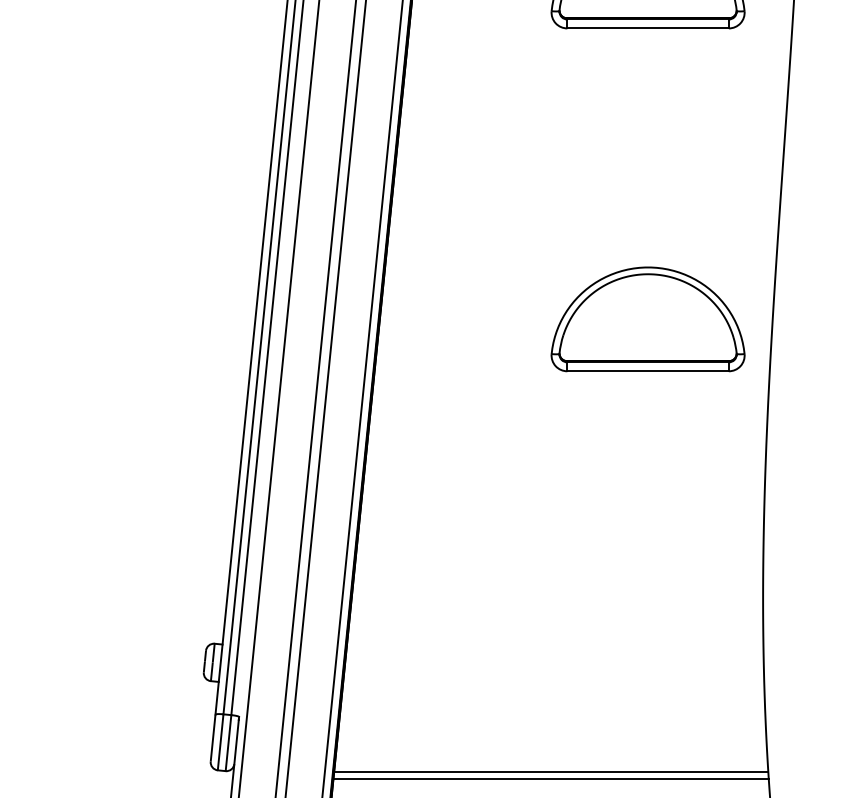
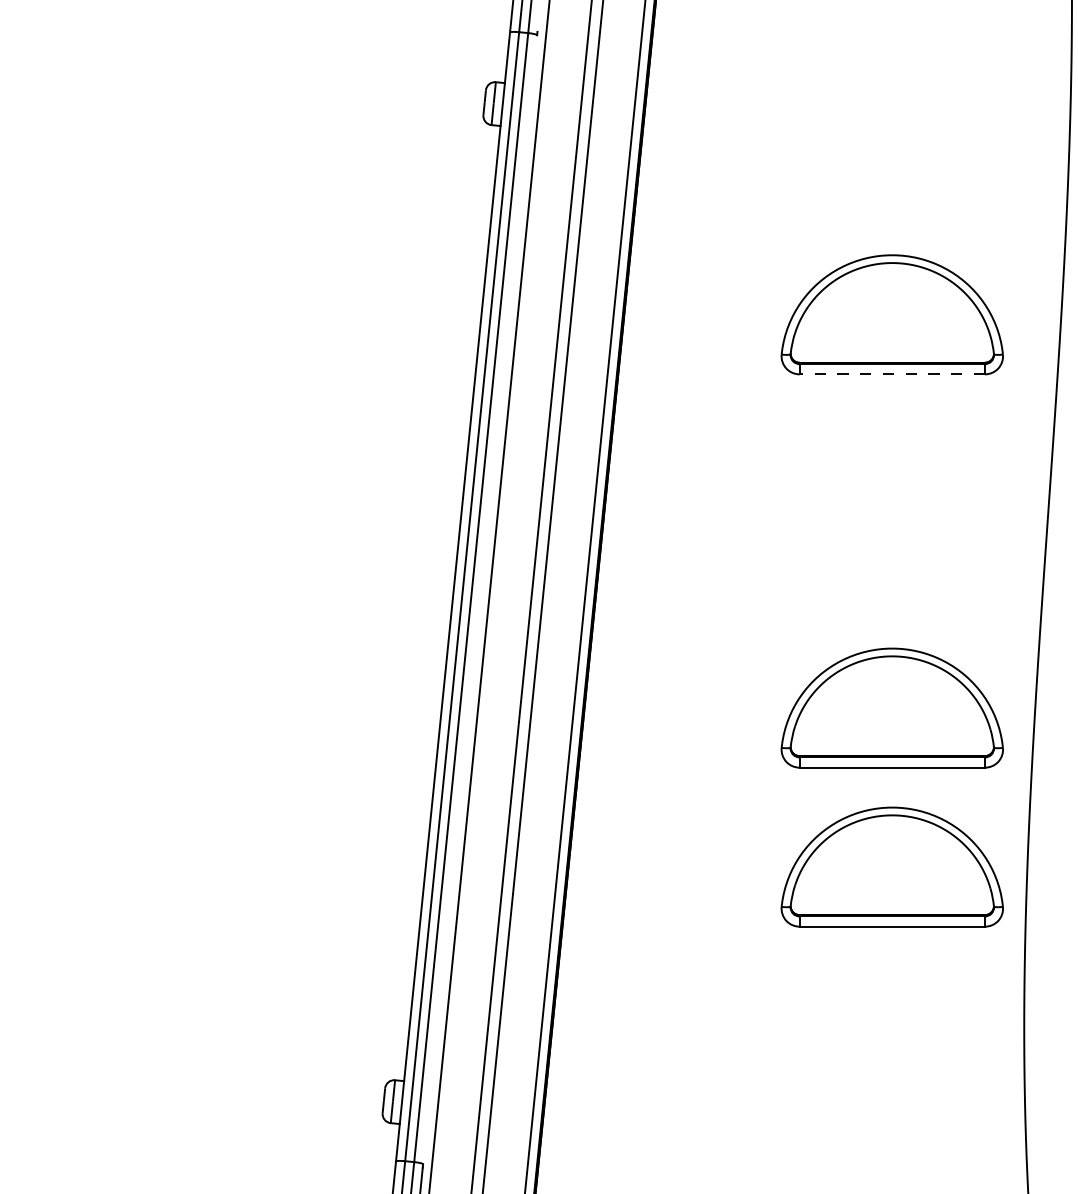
line: (648, 28) -> (892, 374), solid -> dashed
part: (647, 457) -> (891, 866), added

